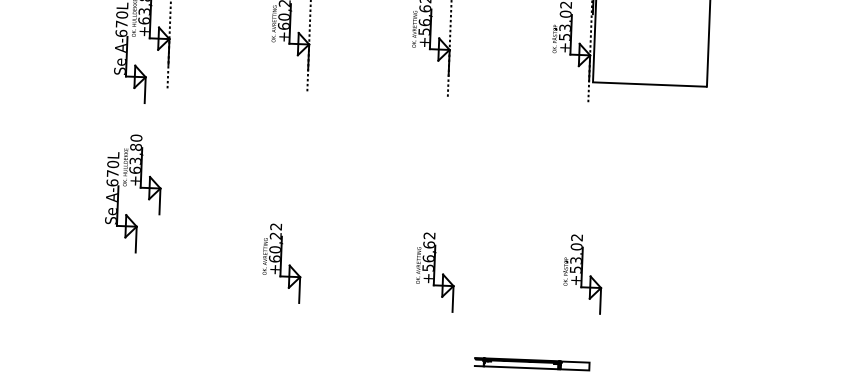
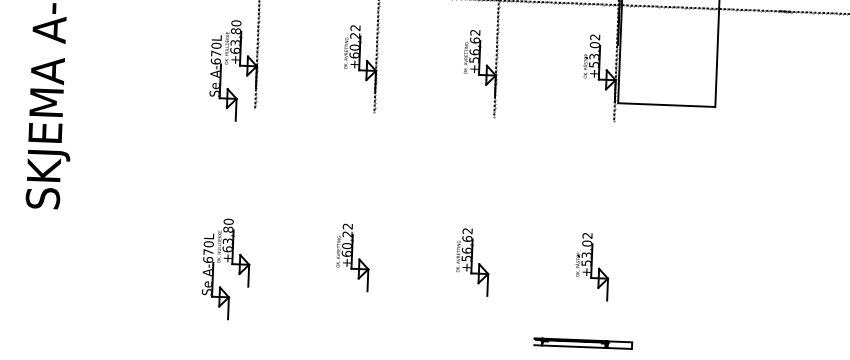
part: (135, 185) -> (227, 262), moved
part: (435, 272) -> (472, 262), moved
part: (582, 274) -> (592, 267), moved
part: (532, 364) -> (583, 343), moved

